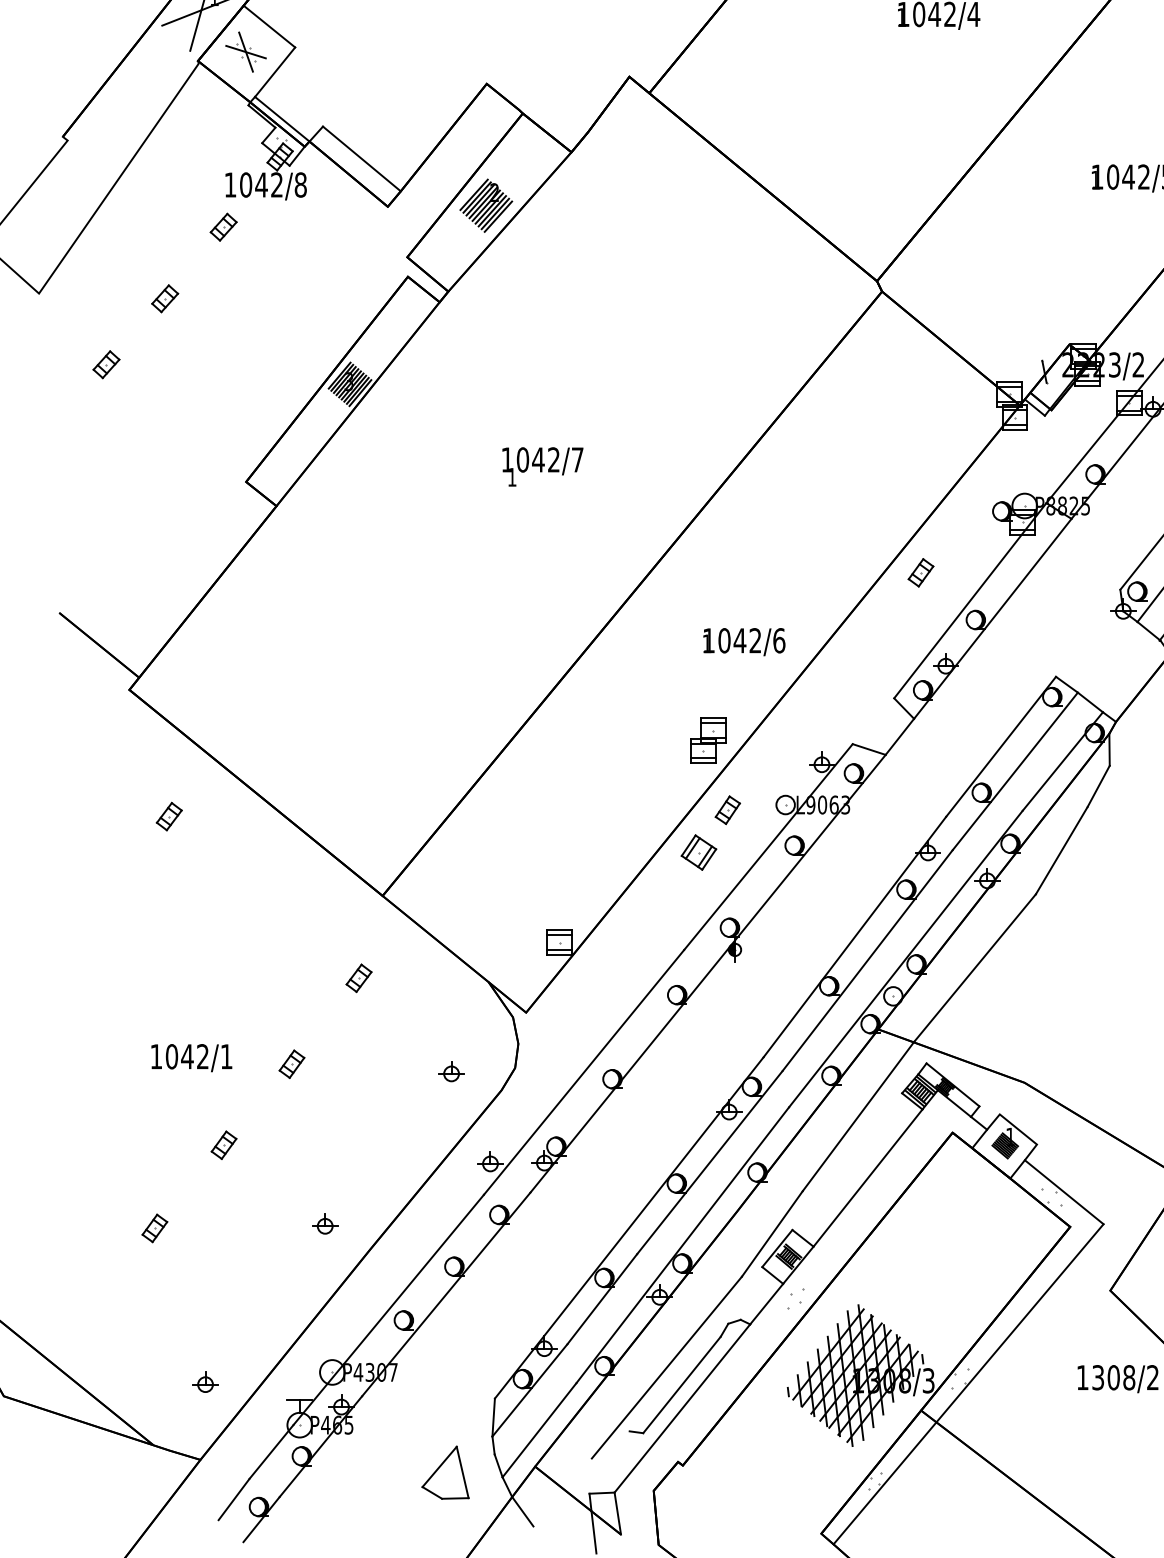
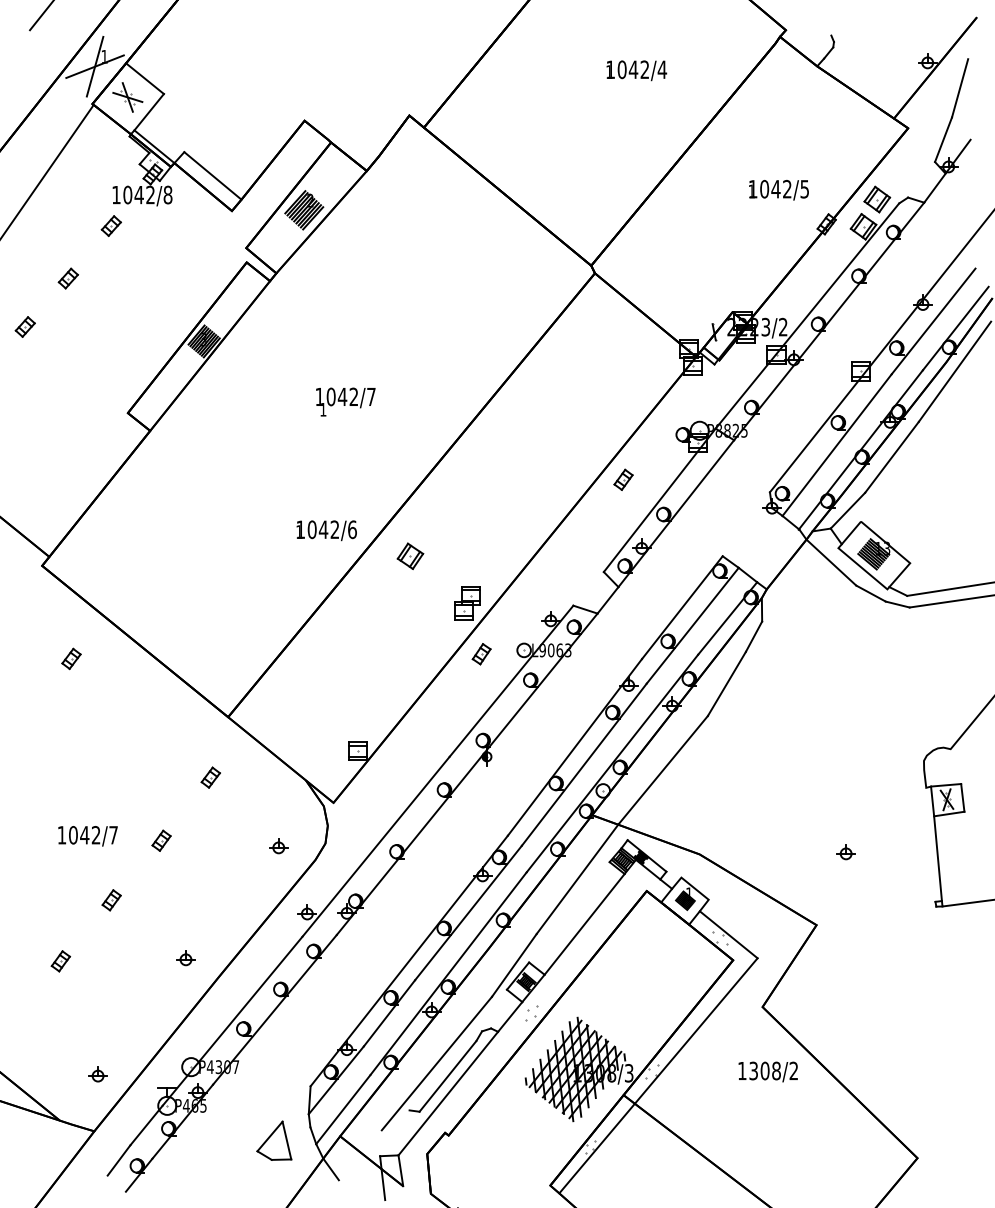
text: (743, 641) -> (326, 530), moved
part: (699, 852) -> (410, 556), moved
text: (226, 1057) -> (113, 835), 1042/1 -> 1042/7

